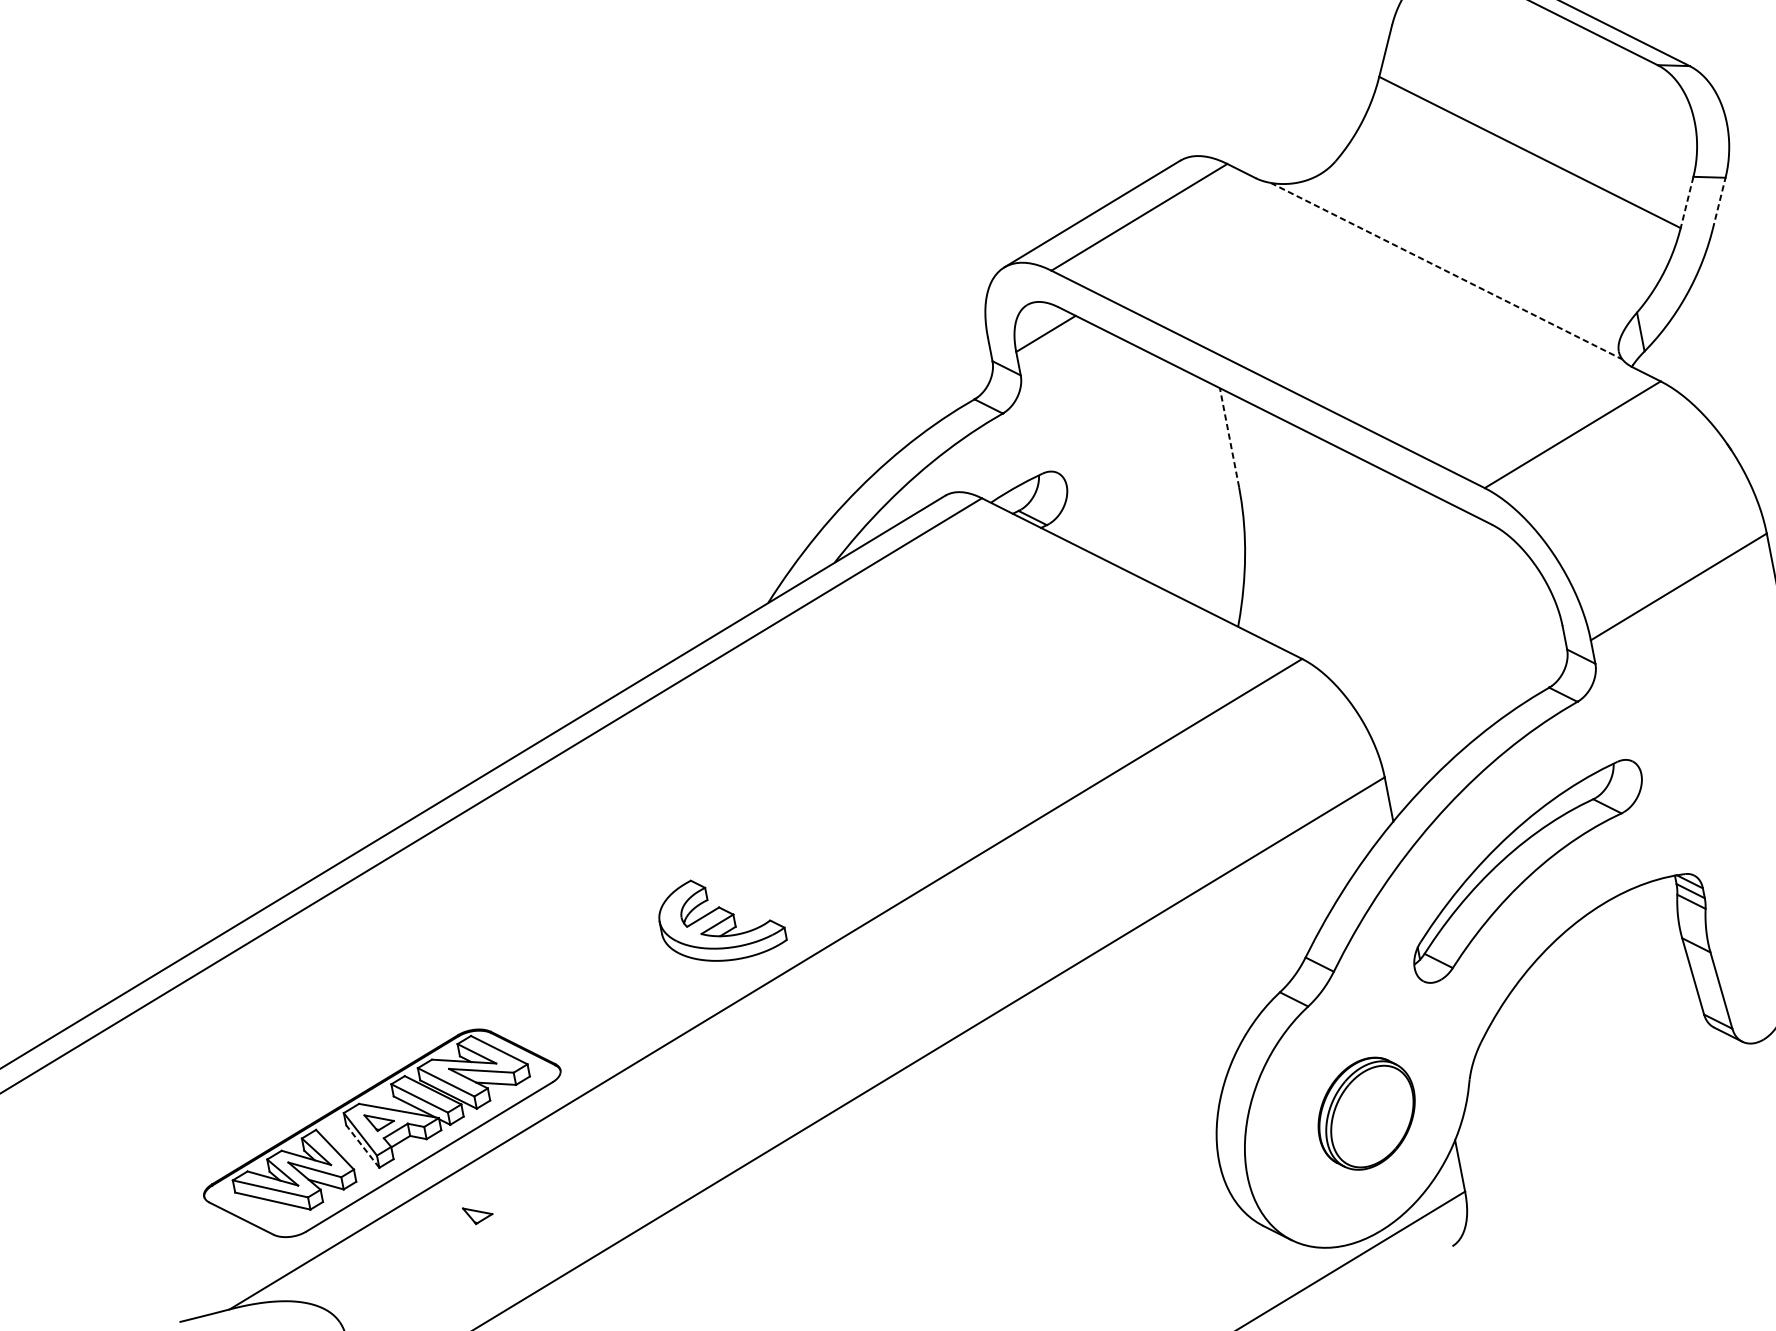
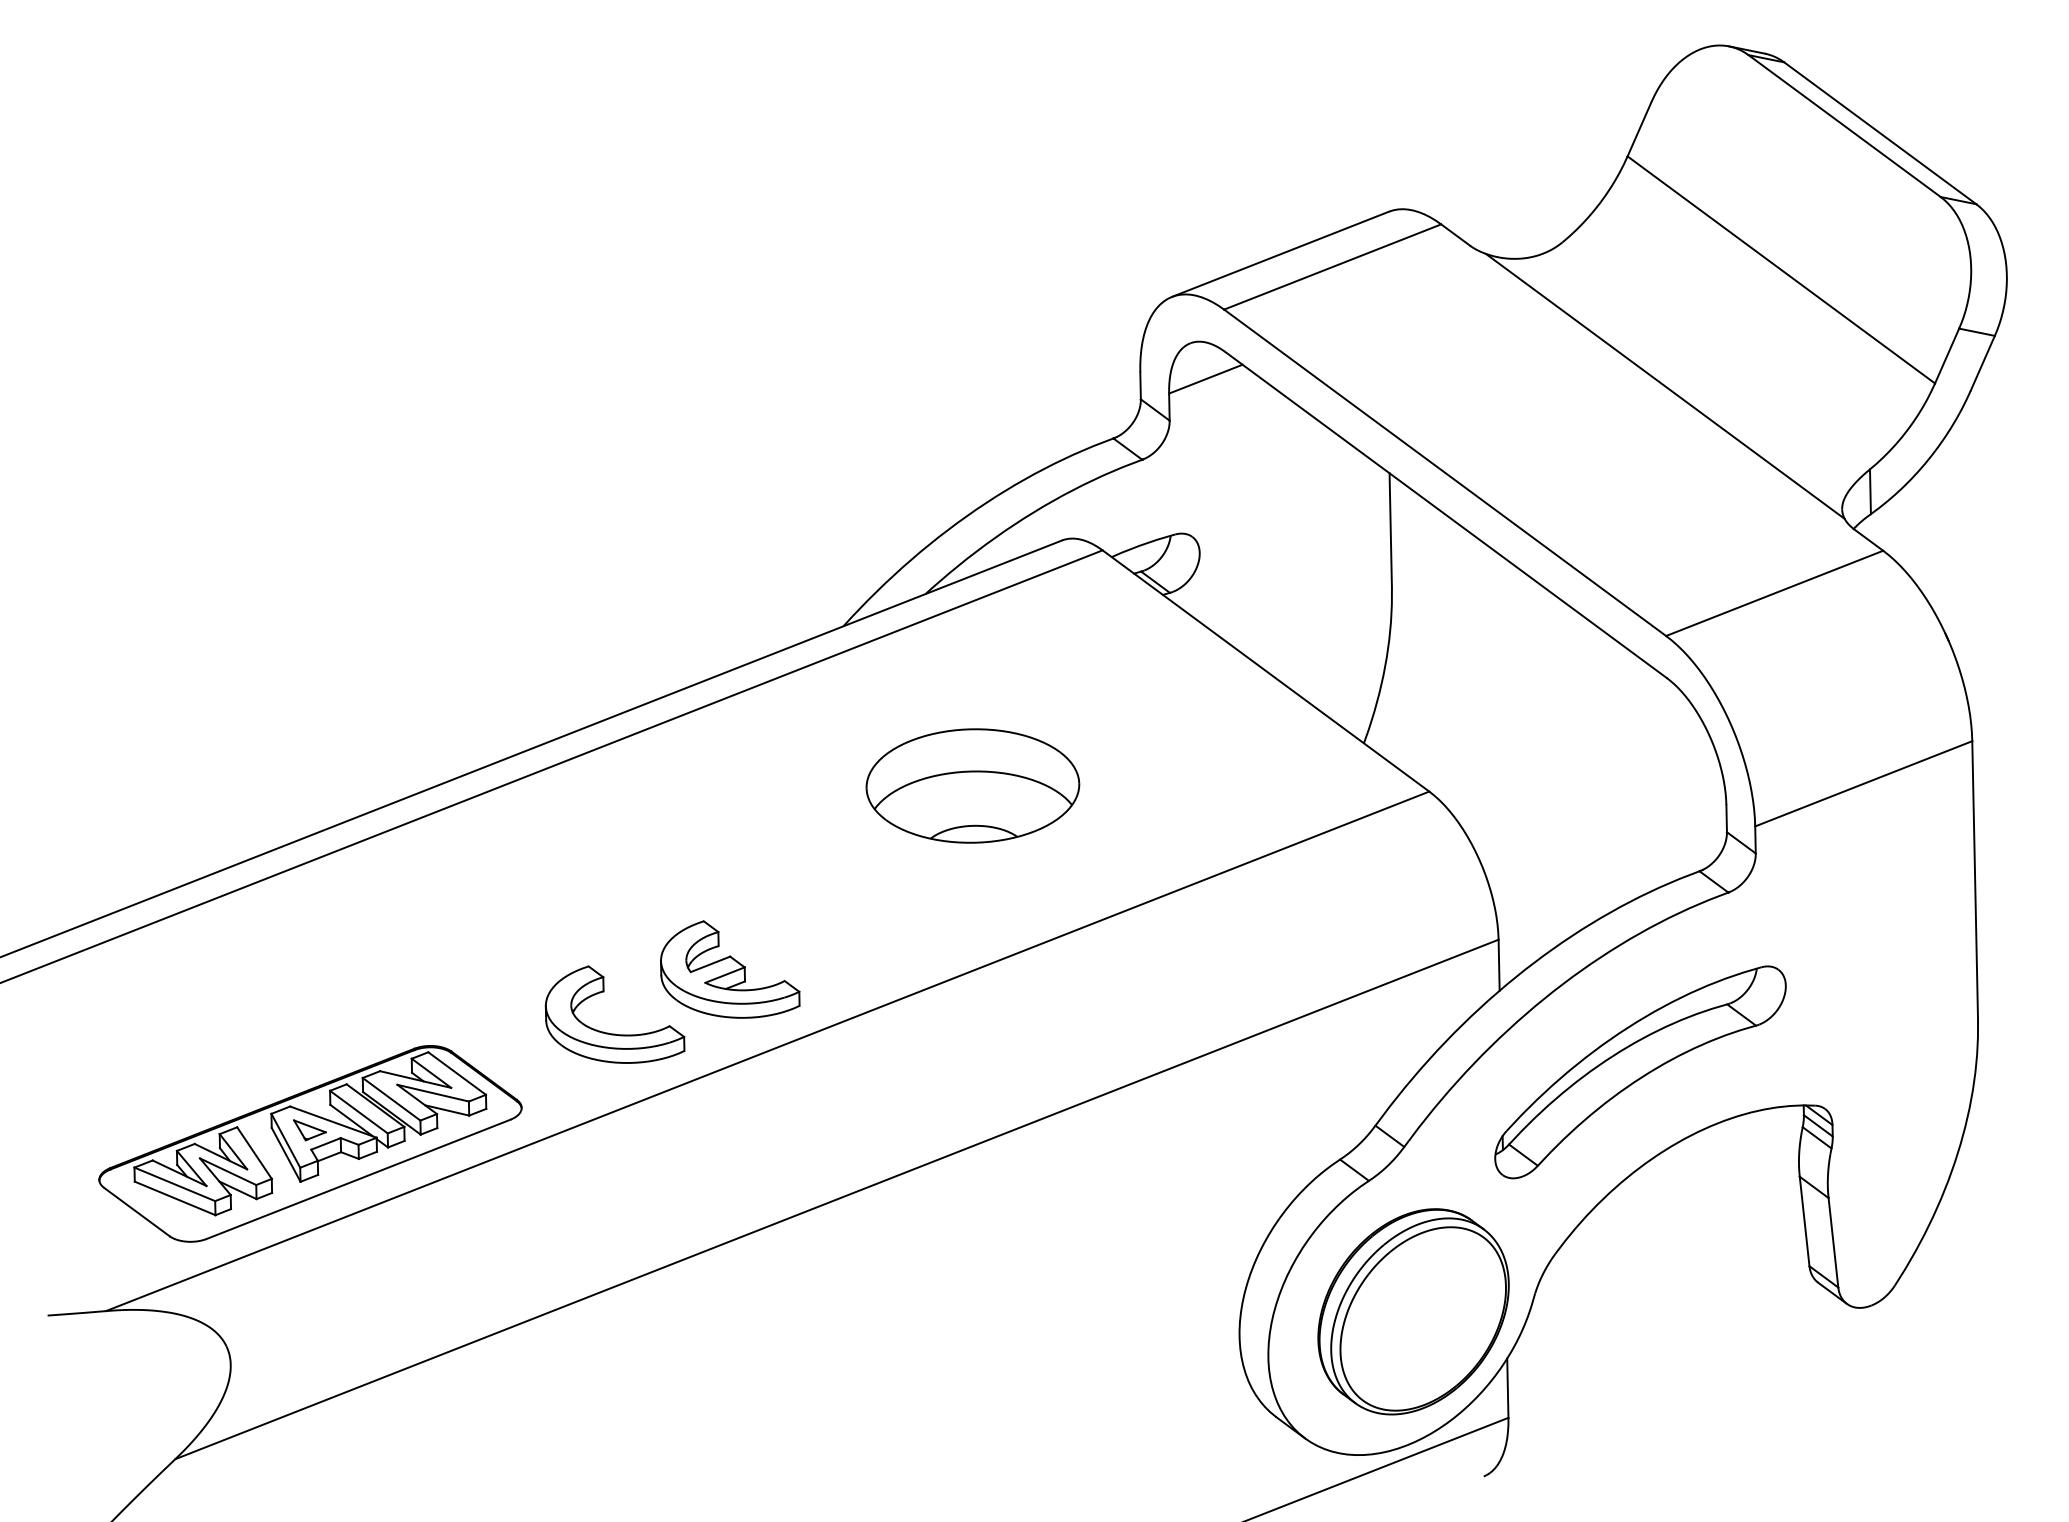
line: (1687, 202) -> (1947, 356), dashed -> solid
line: (1718, 203) -> (1982, 363), dashed -> solid
line: (1446, 271) -> (1665, 386), dashed -> solid
line: (1229, 436) -> (1390, 529), dashed -> solid
part: (904, 722) -> (972, 785), added
part: (624, 991) -> (608, 1032), added
part: (1366, 1113) -> (1413, 1311), size x1.67
line: (363, 1146) -> (286, 1154), dashed -> solid
part: (477, 1214) -> (401, 1253), removed

